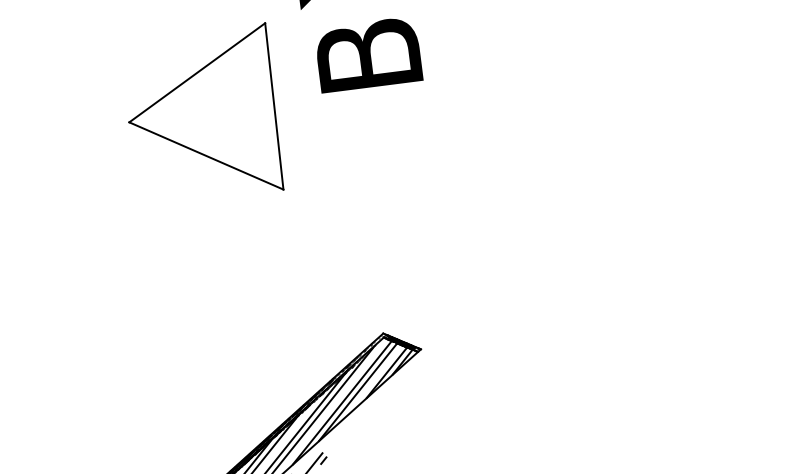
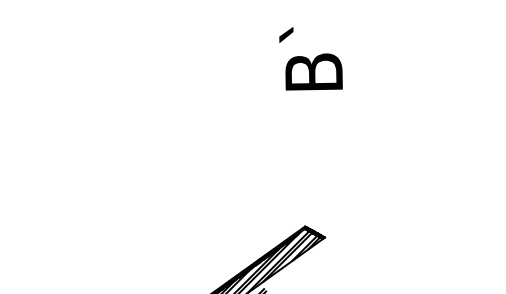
part: (201, 114) -> (218, 94), removed

